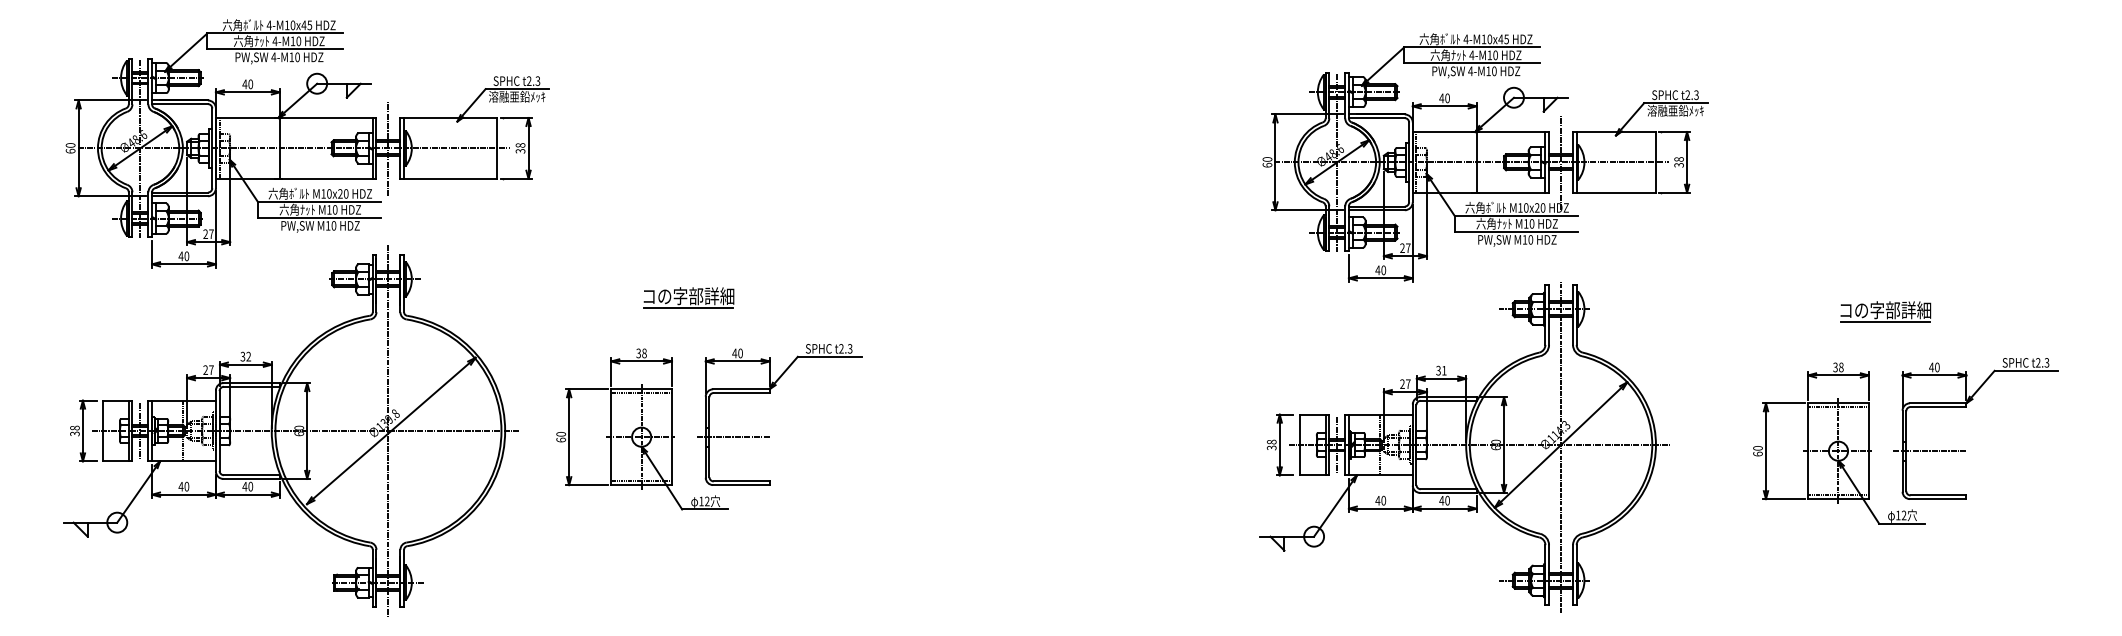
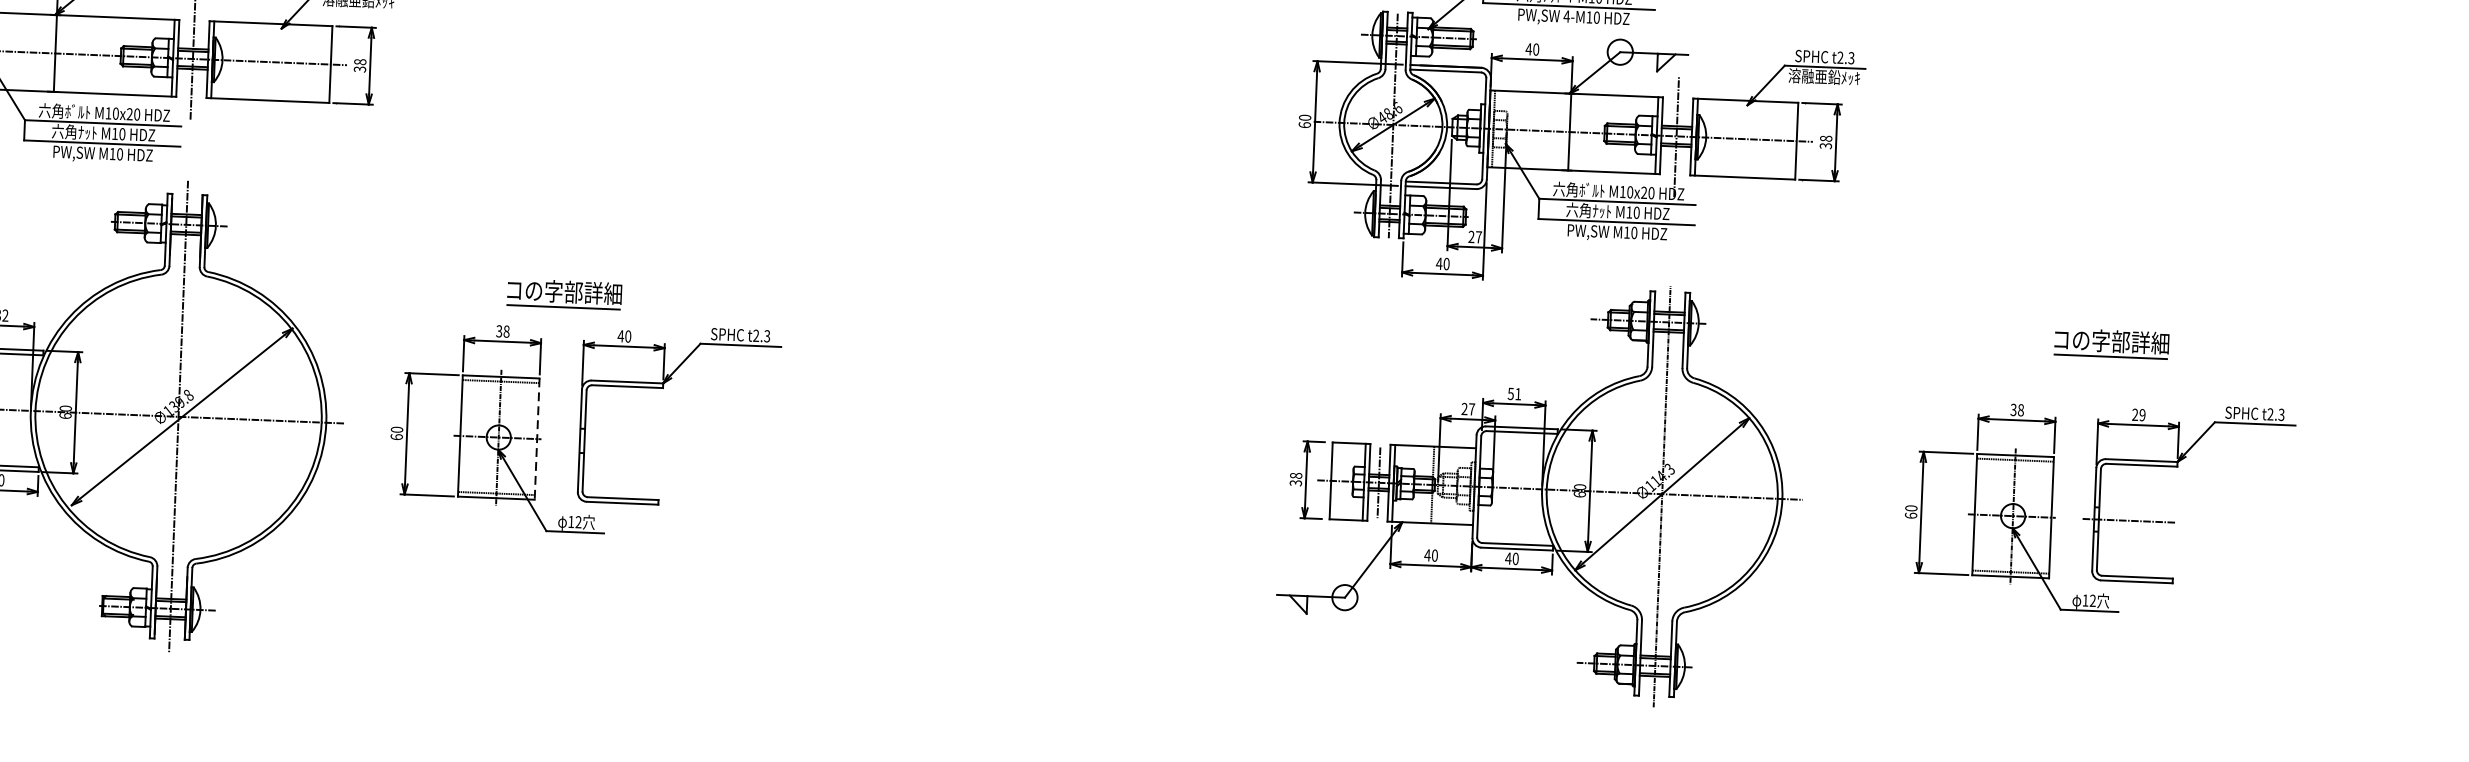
part: (688, 297) -> (563, 293), moved
part: (1885, 311) -> (2111, 342), moved
text: (1934, 367) -> (2138, 415), 40 -> 29
text: (1438, 369) -> (1510, 392), 31 -> 51
line: (671, 437) -> (536, 439), solid -> dashed
line: (732, 437) -> (613, 442), removed

